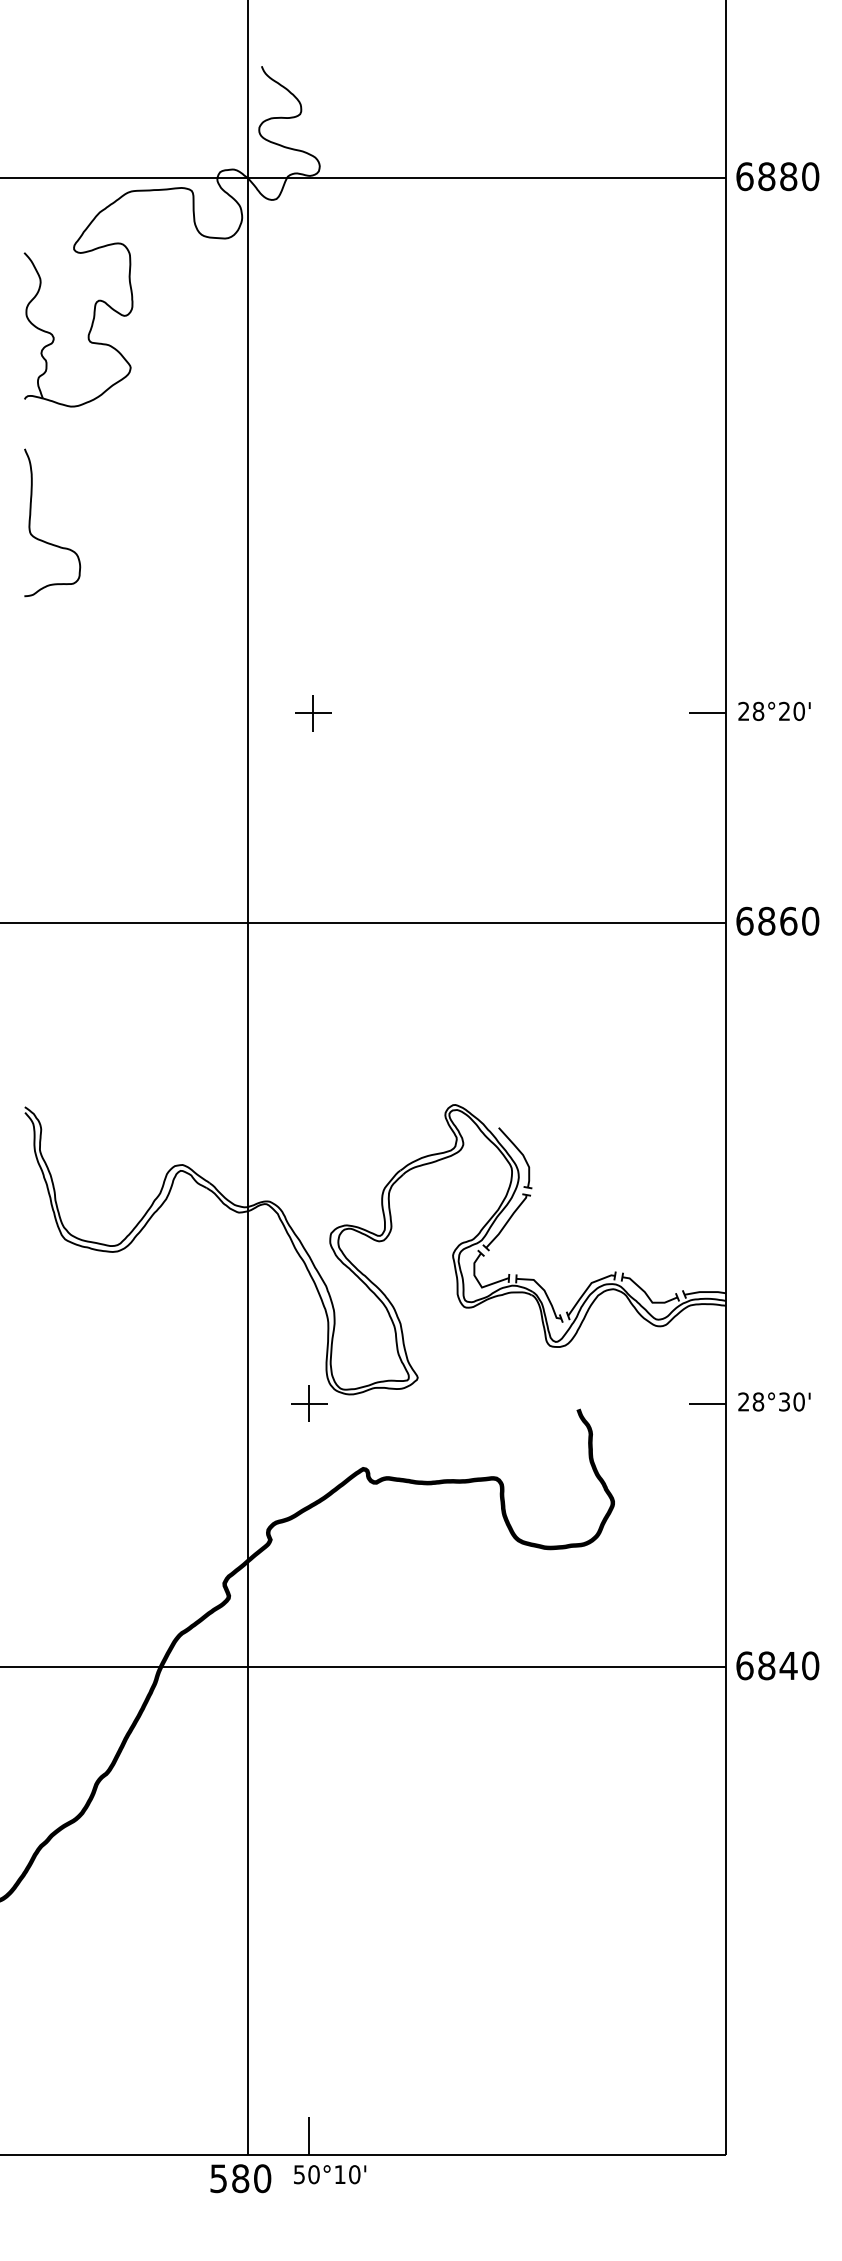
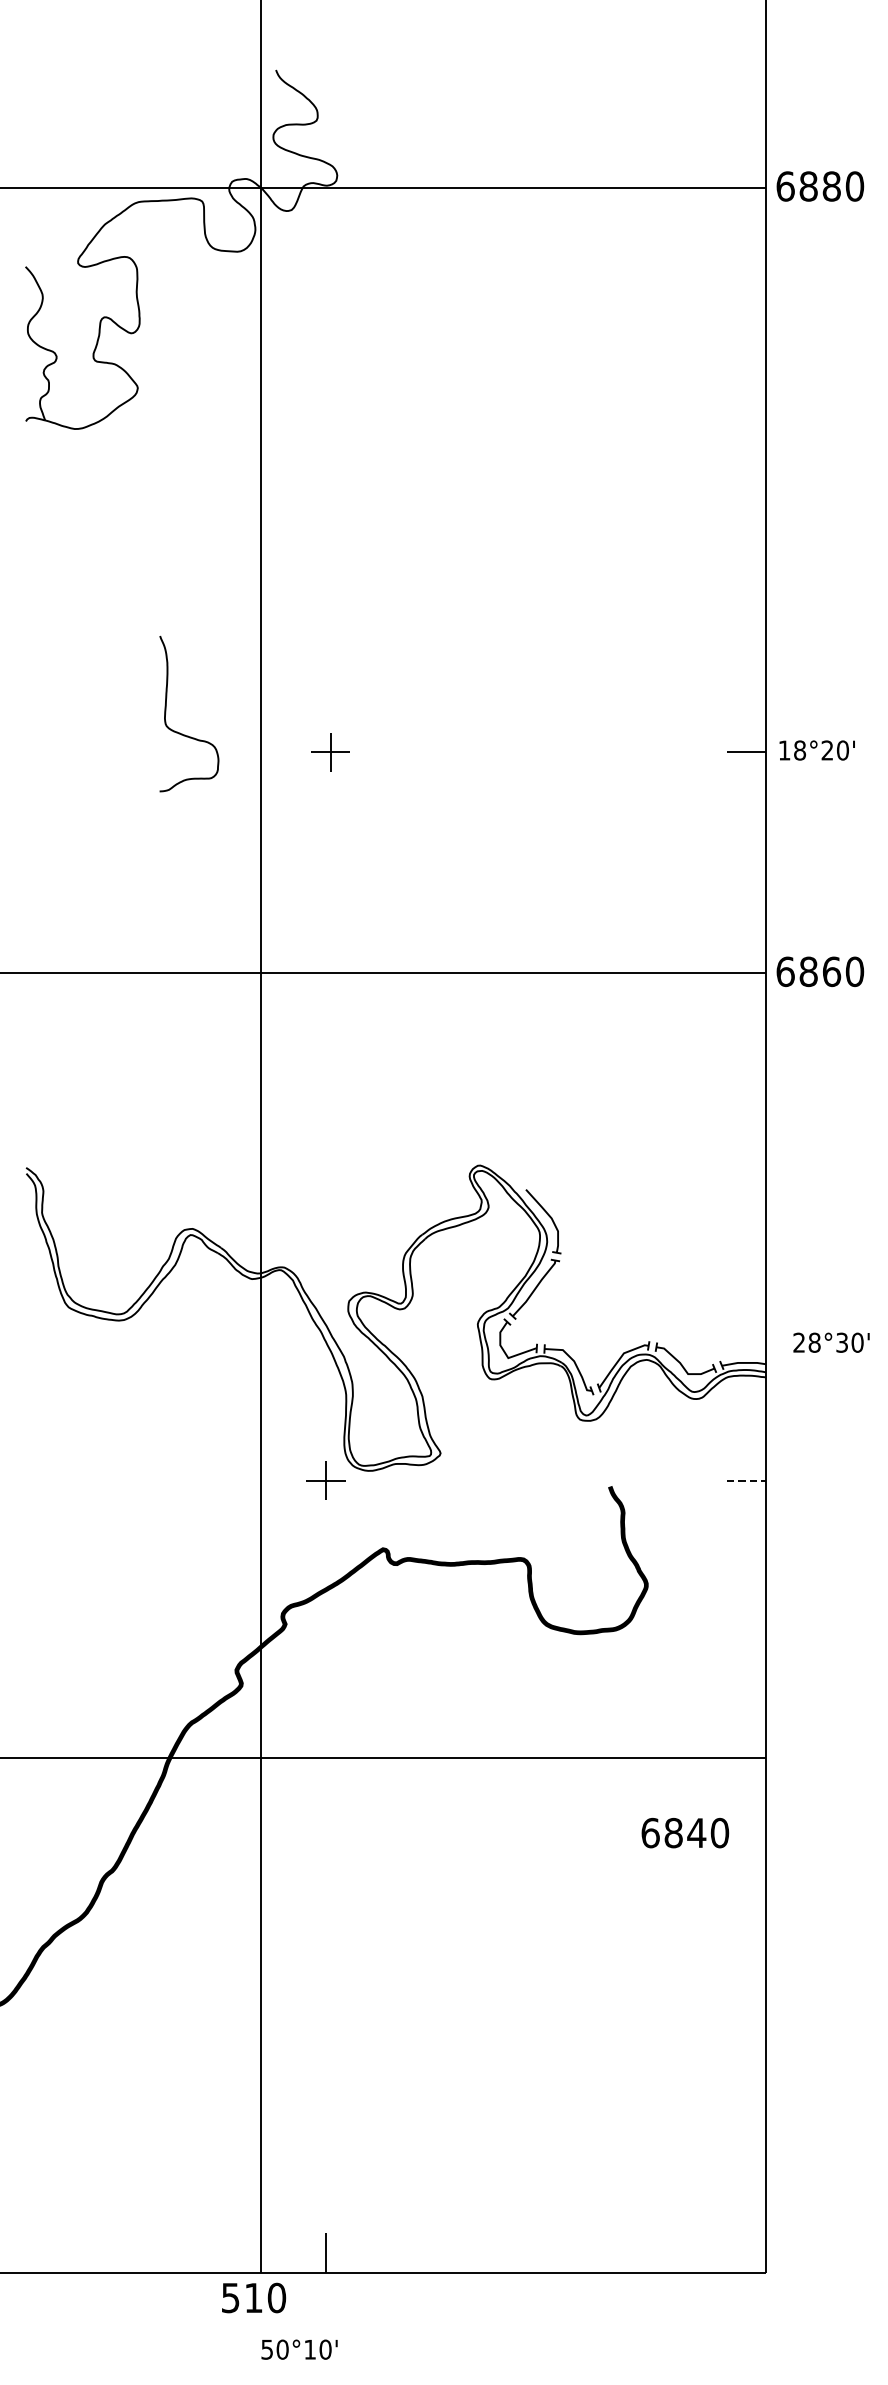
curve: (44, 540) -> (180, 732), moved
text: (743, 710) -> (784, 749), 28°20' -> 18°20'
text: (774, 1401) -> (831, 1342), moved
line: (707, 1403) -> (746, 1480), solid -> dashed
text: (777, 1665) -> (684, 1832), moved
text: (330, 2174) -> (300, 2349), moved
text: (240, 2178) -> (253, 2297), 580 -> 510

